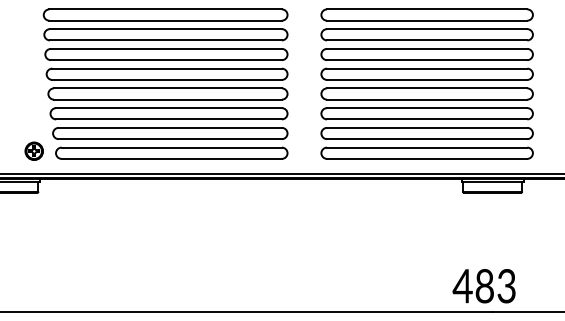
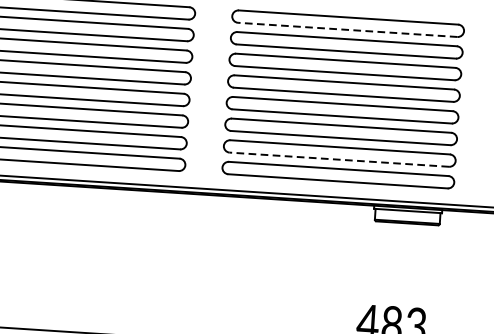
line: (426, 20) -> (347, 29), solid -> dashed
line: (426, 139) -> (338, 160), solid -> dashed

